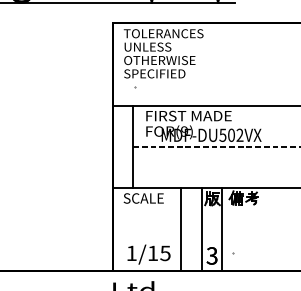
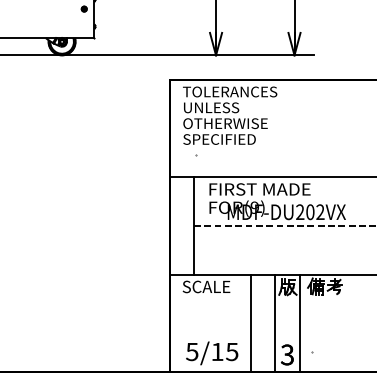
text: (223, 135) -> (300, 212), MDF-DU502VX -> MDF-DU202VX
text: (131, 253) -> (192, 352), 1/15 -> 5/15

